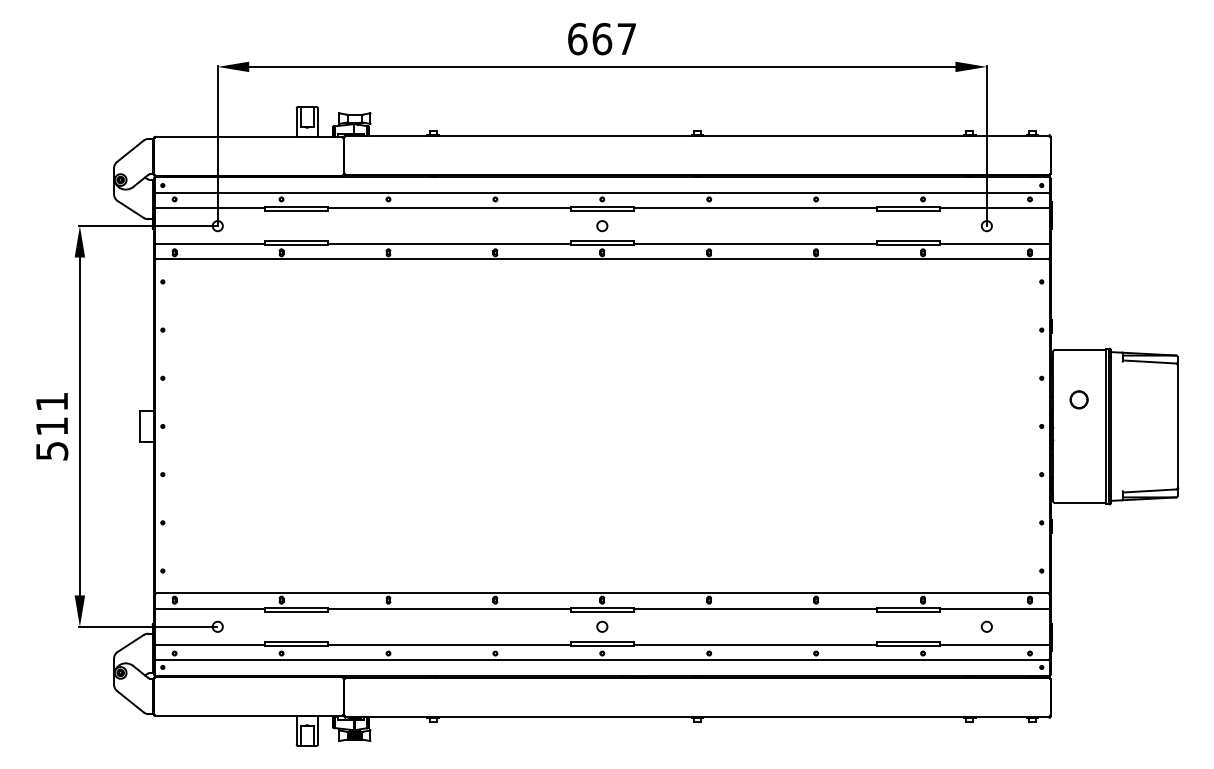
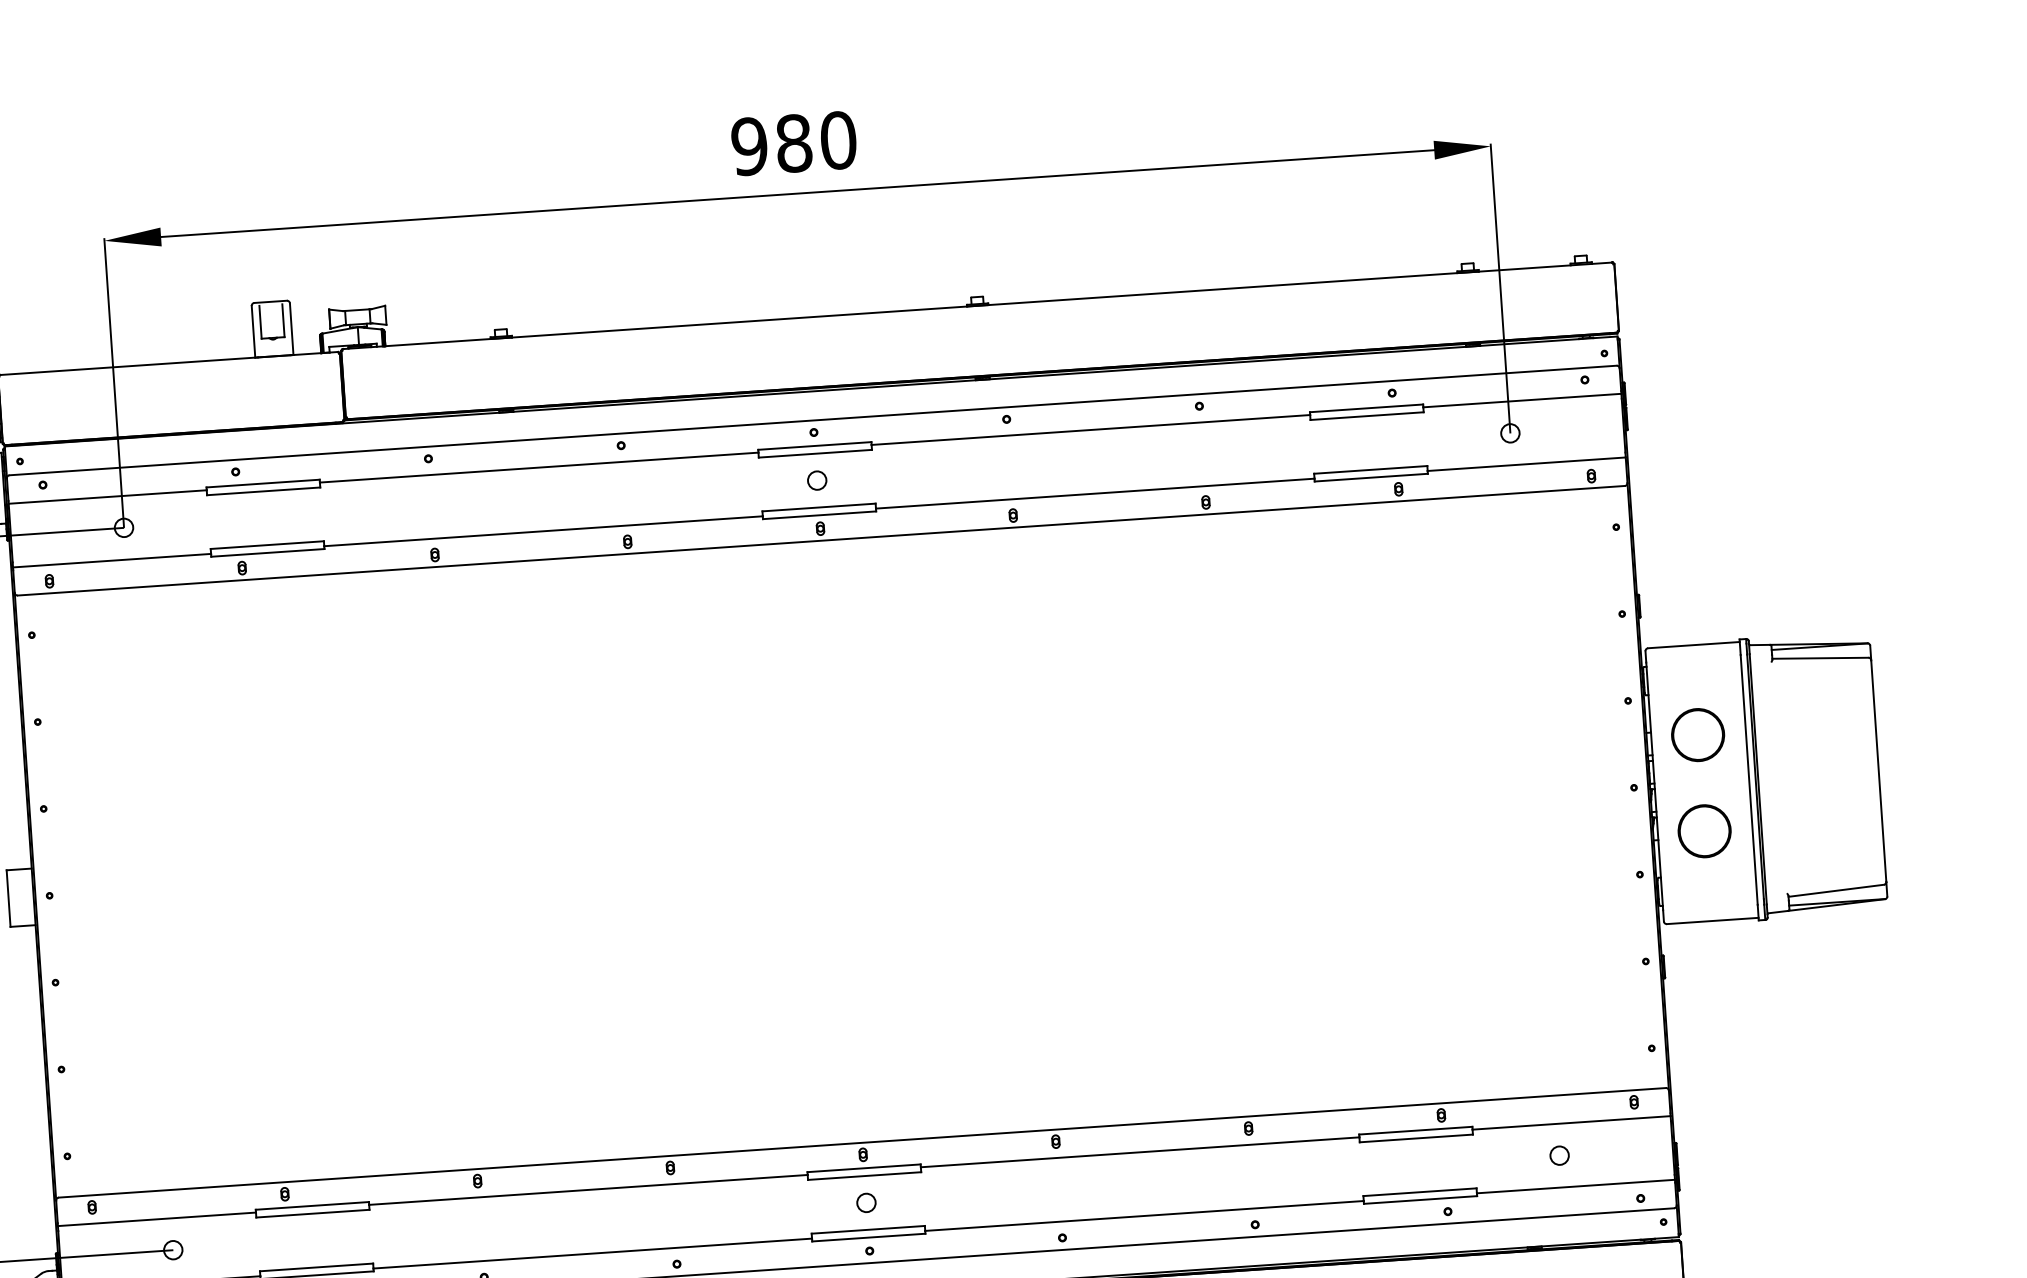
text: (601, 38) -> (792, 142), 667 -> 980
part: (1078, 399) -> (1696, 734), size x1.67
part: (1078, 452) -> (1703, 830), added

